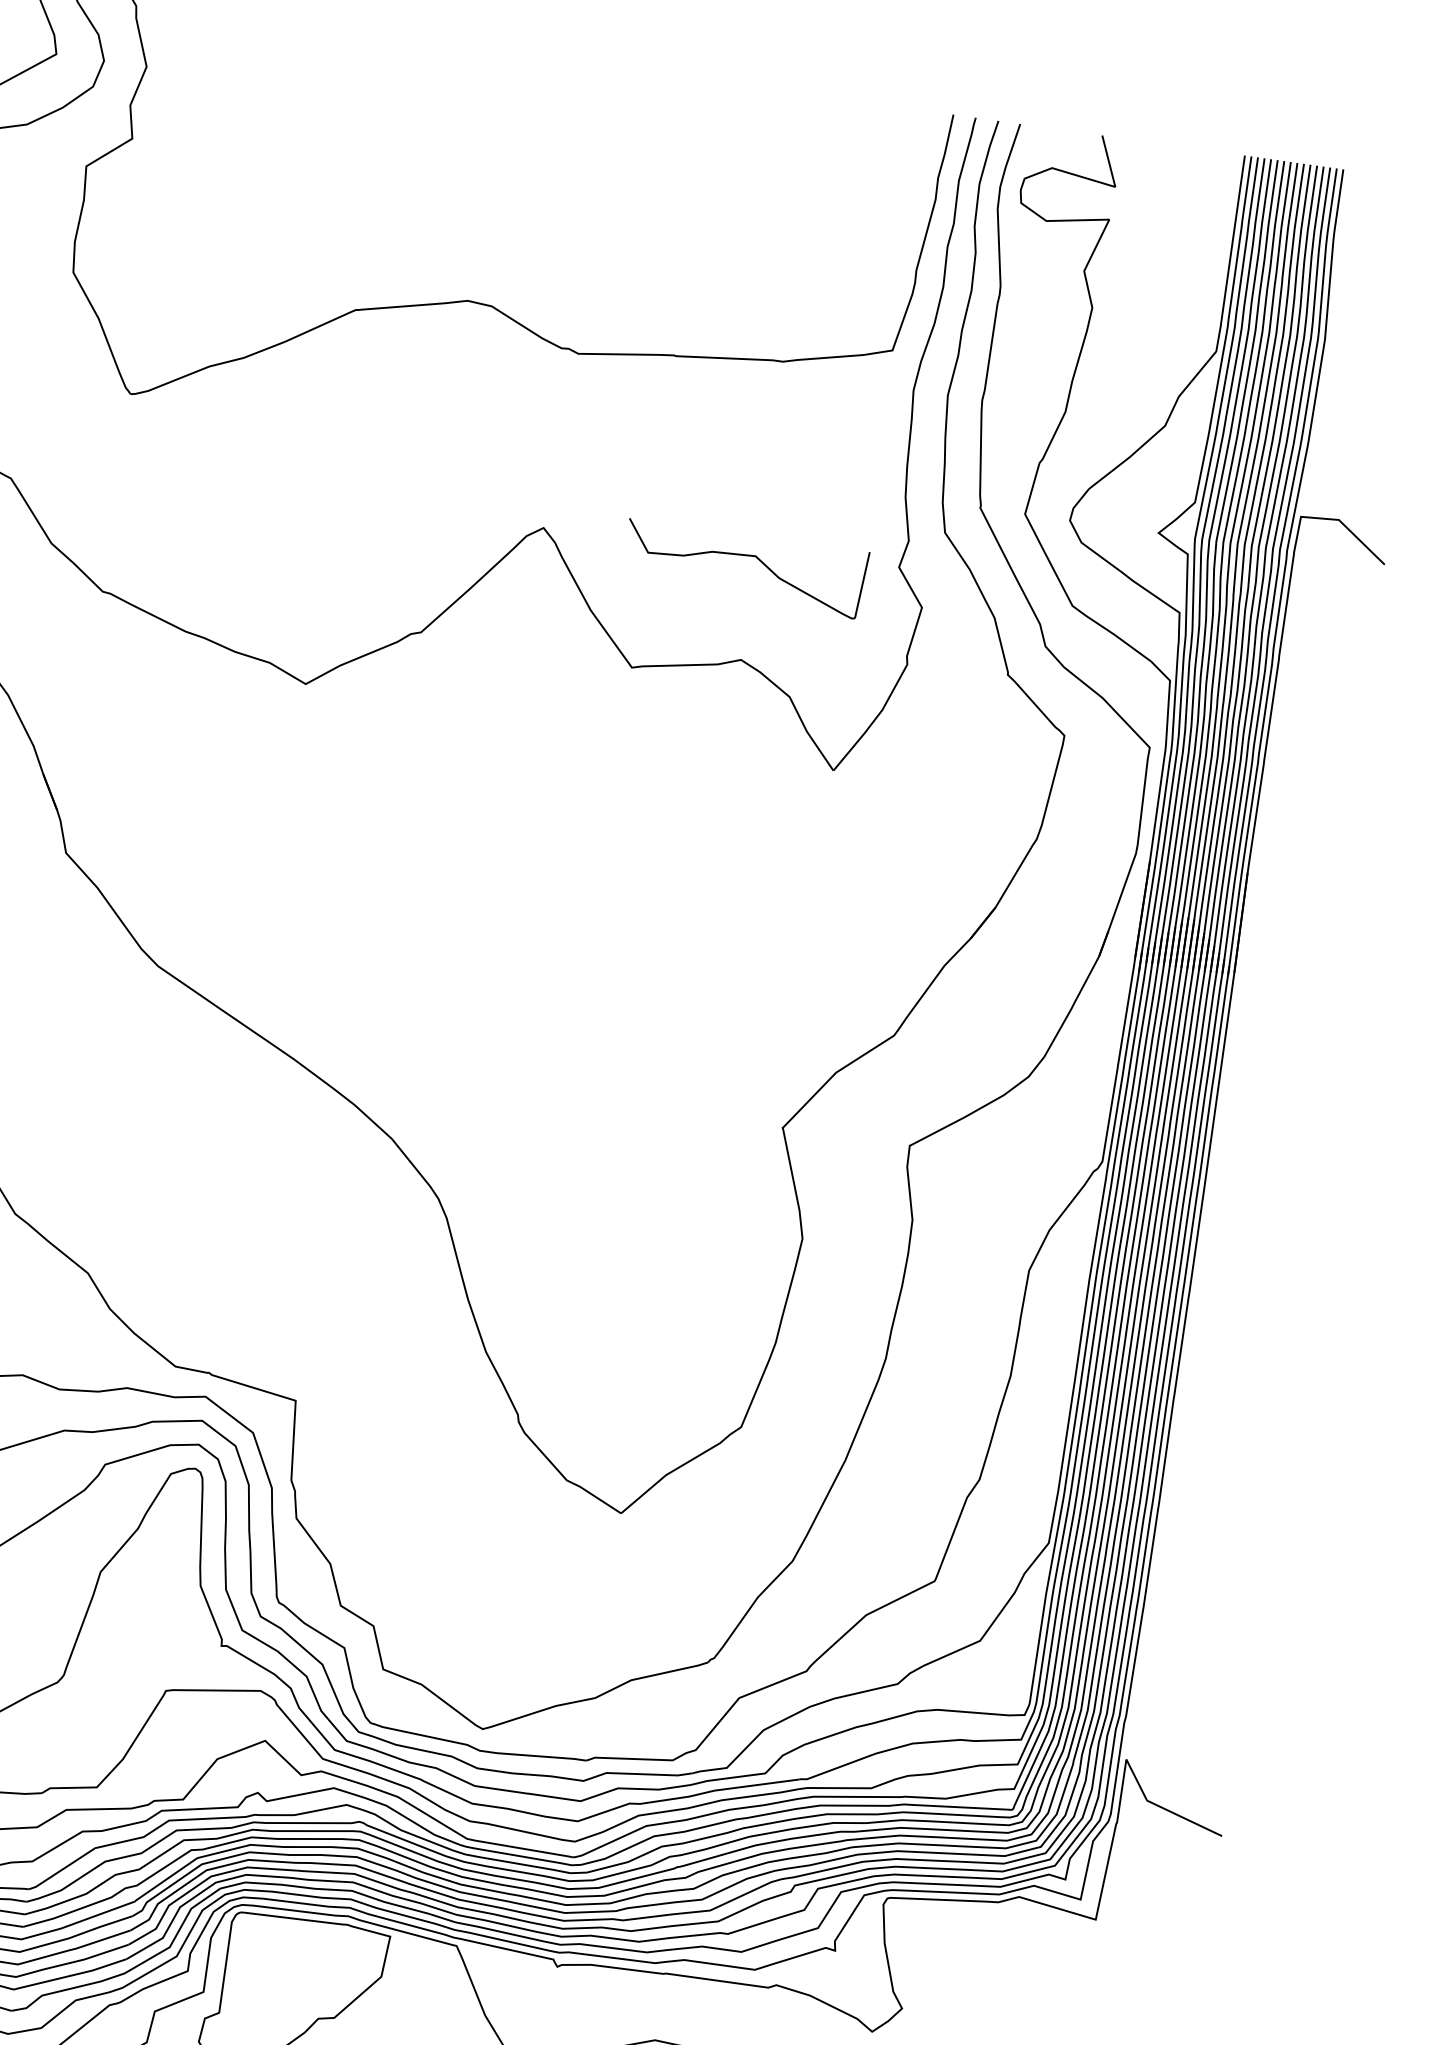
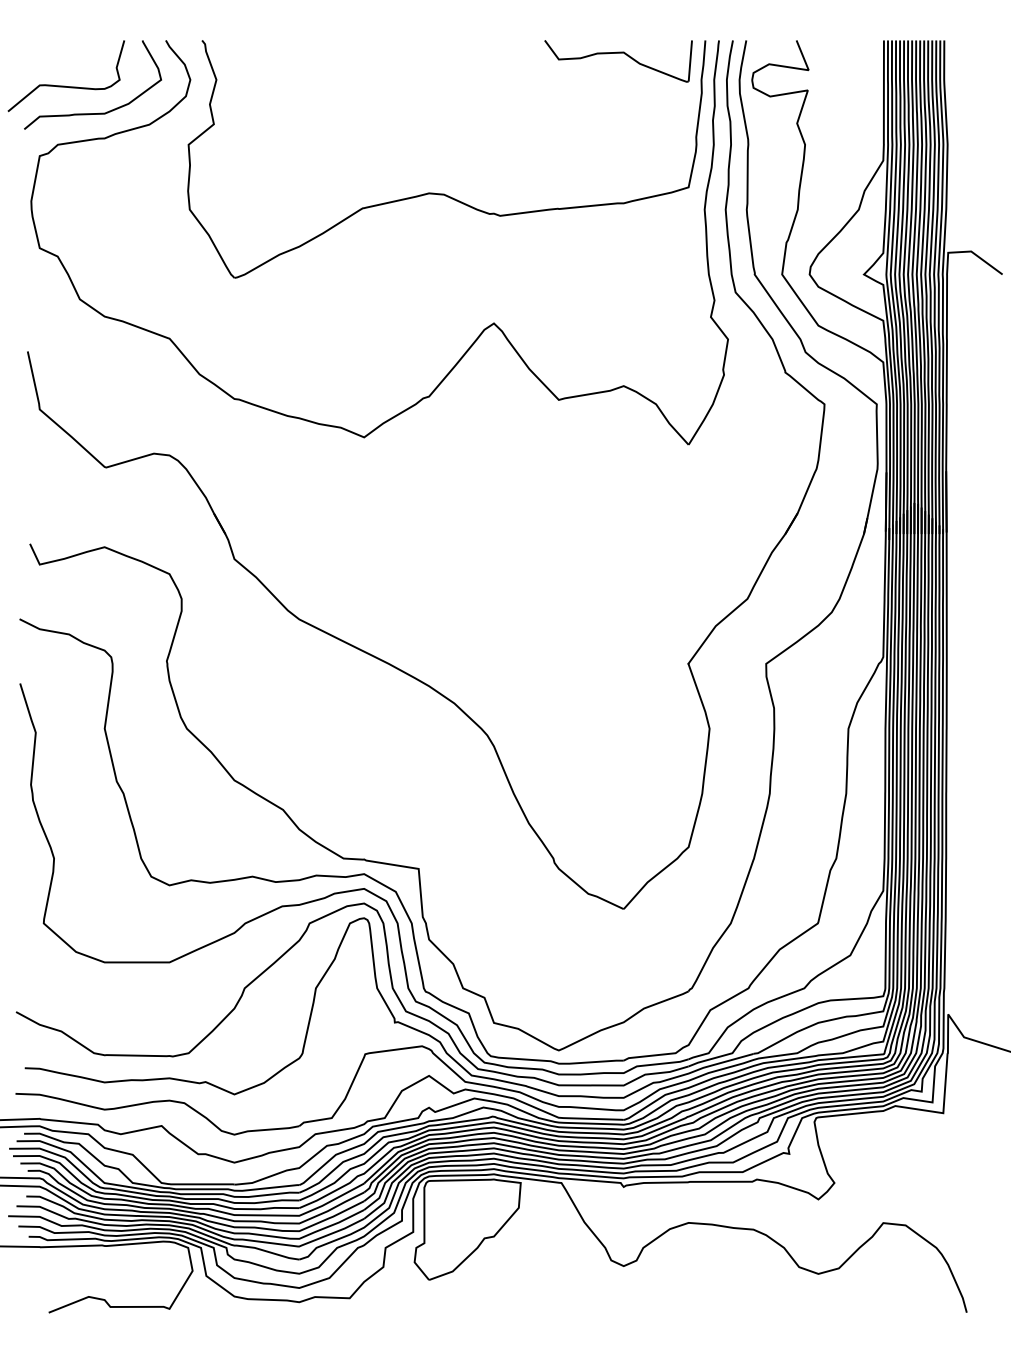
part: (746, 556) -> (618, 53), moved

